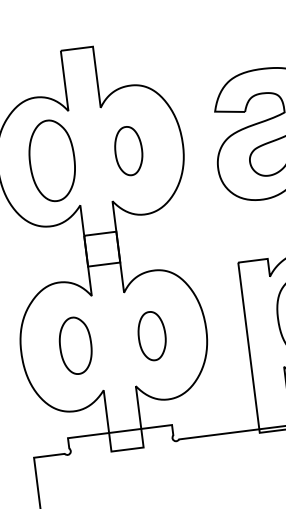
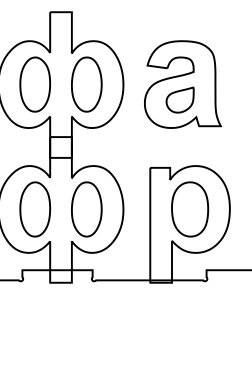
part: (128, 151) -> (86, 84), size x1.67
part: (151, 336) -> (86, 209), size x1.67
part: (76, 345) -> (35, 209), size x1.43

